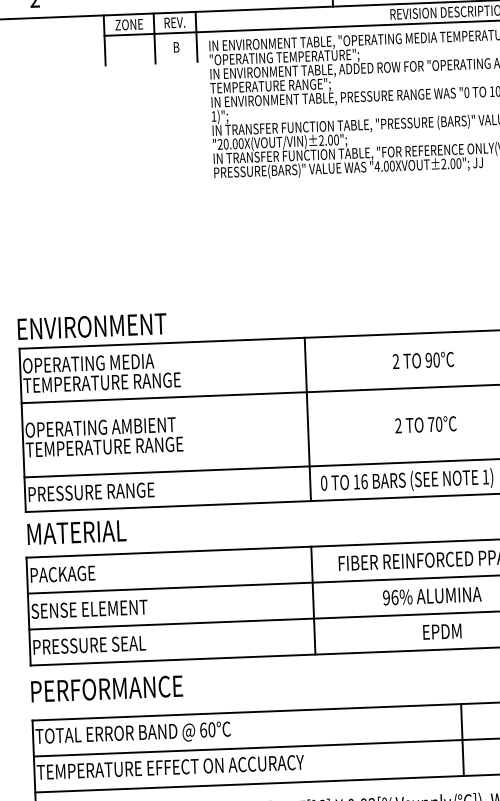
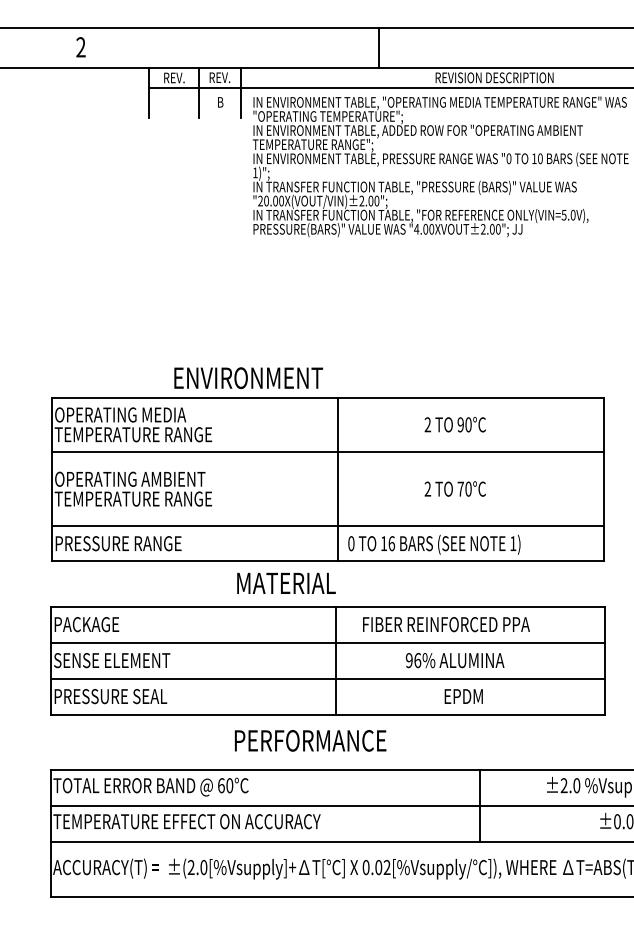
text: (128, 24) -> (173, 77), ZONE -> REV.
text: (92, 326) -> (248, 378), moved
text: (76, 531) -> (286, 582), moved
text: (106, 688) -> (310, 740), moved

